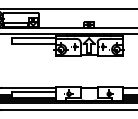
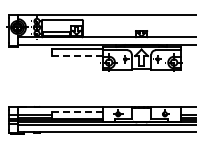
line: (33, 43) -> (77, 55), solid -> dashed
line: (33, 91) -> (76, 111), solid -> dashed

